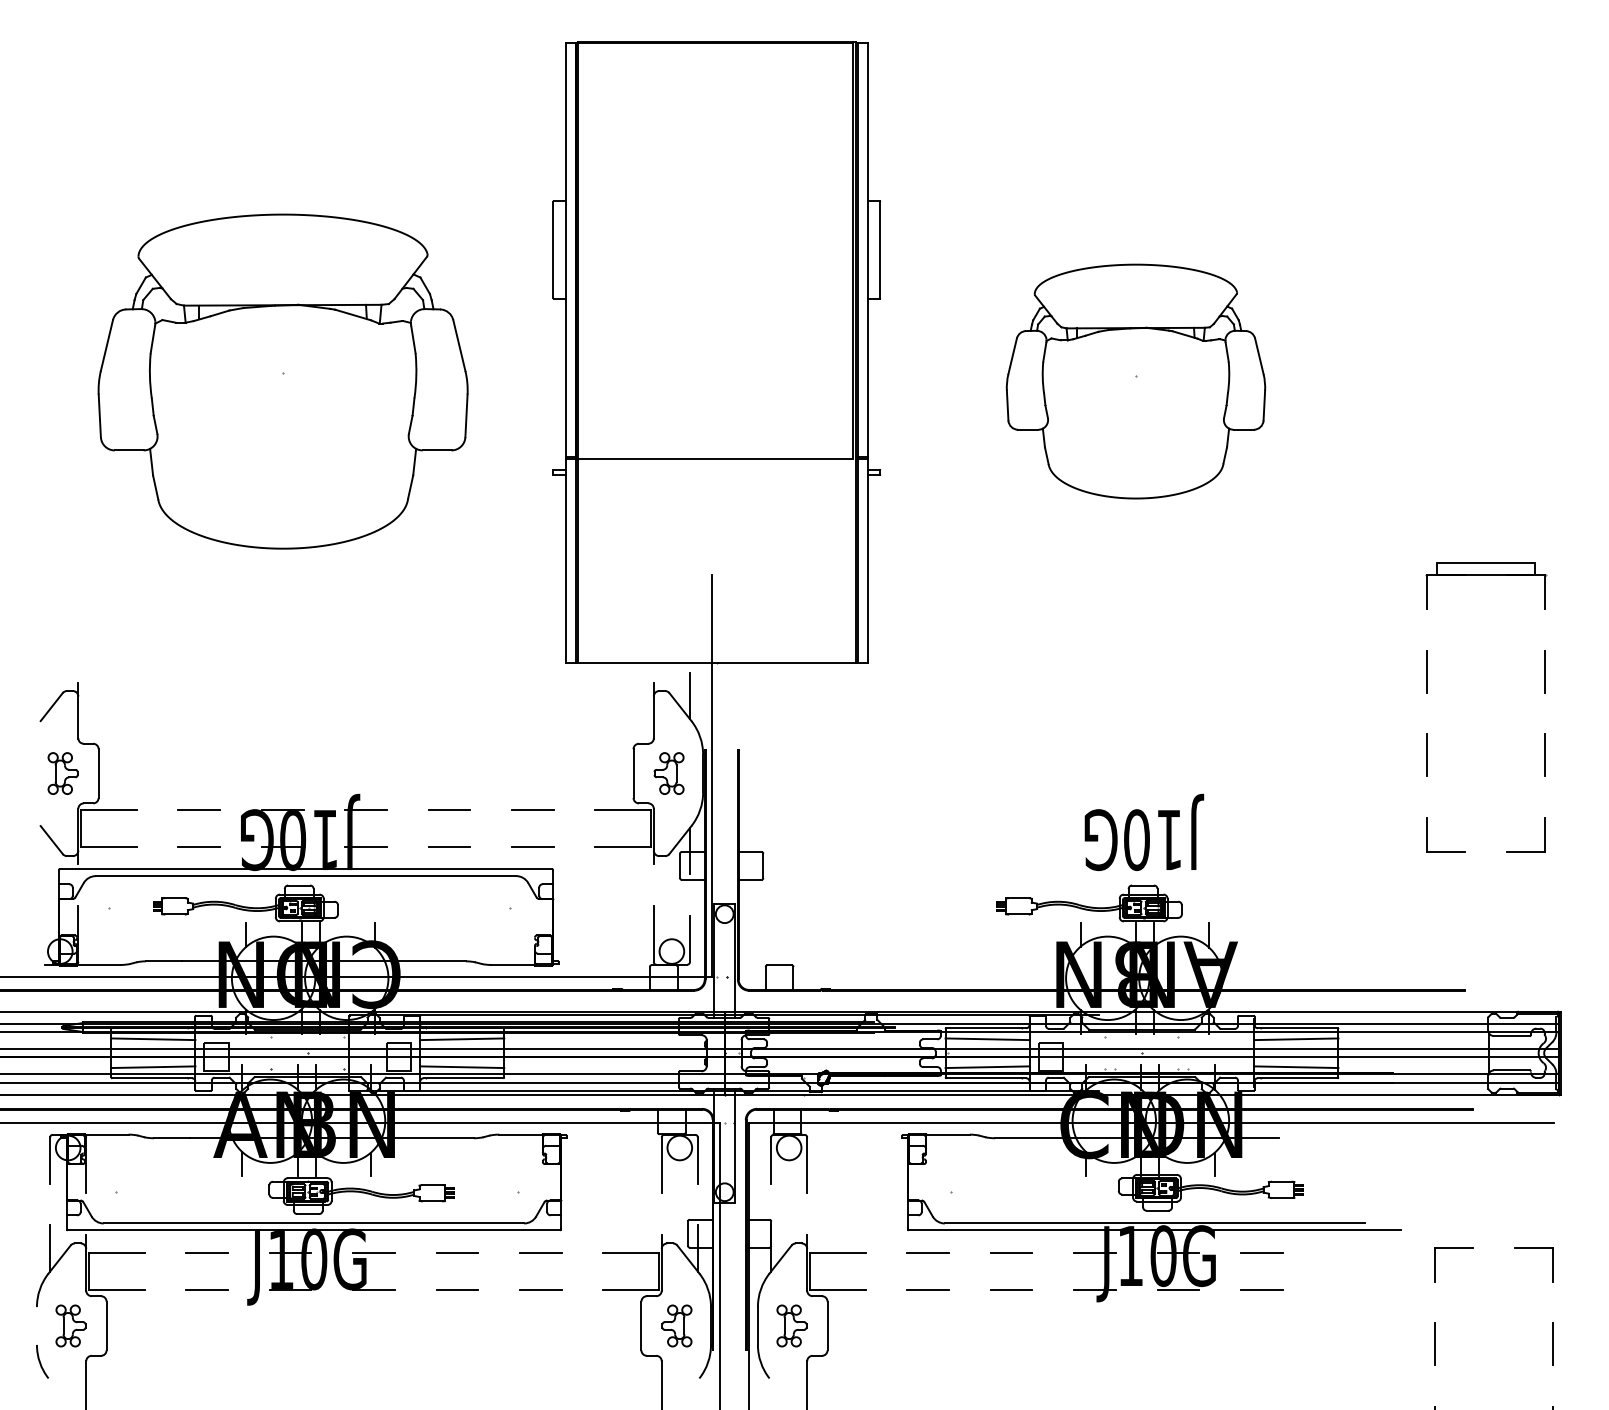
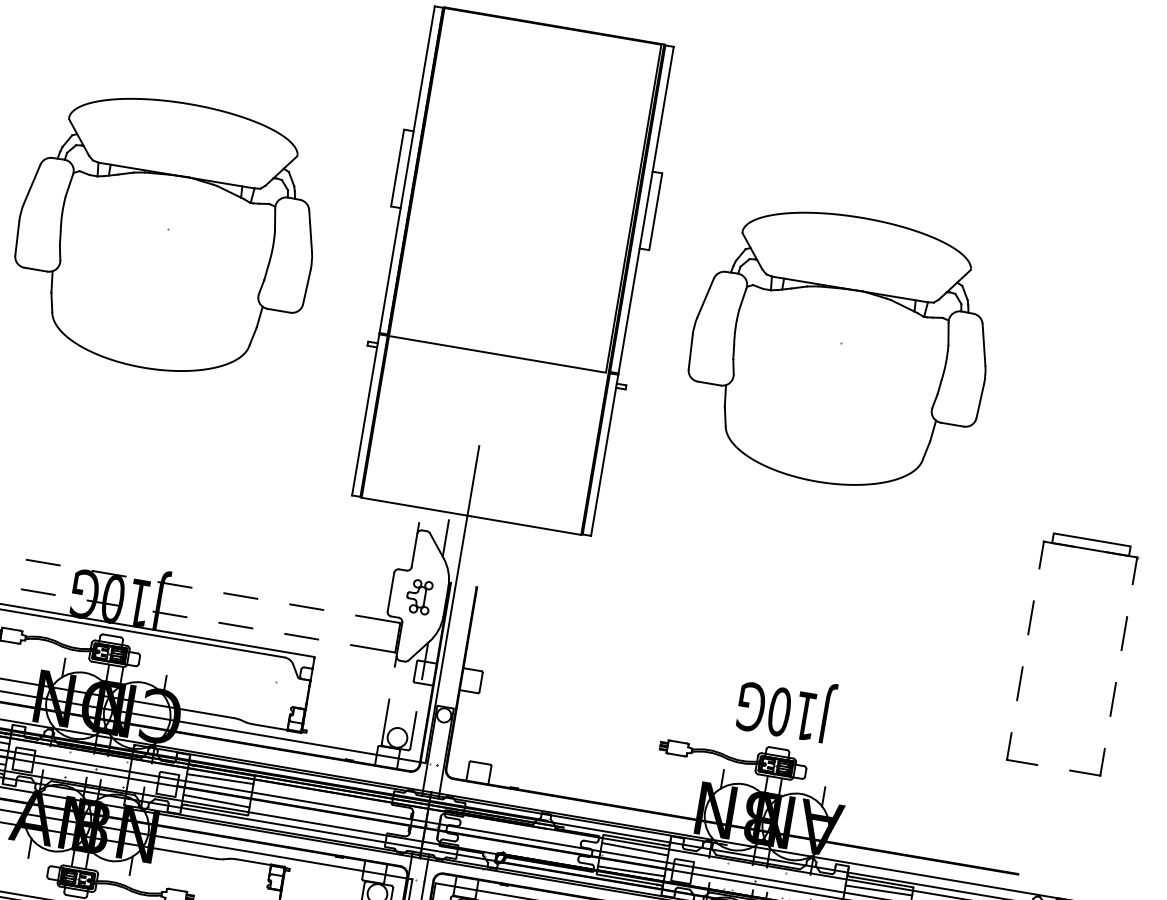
part: (1135, 381) -> (839, 349), size x1.43

